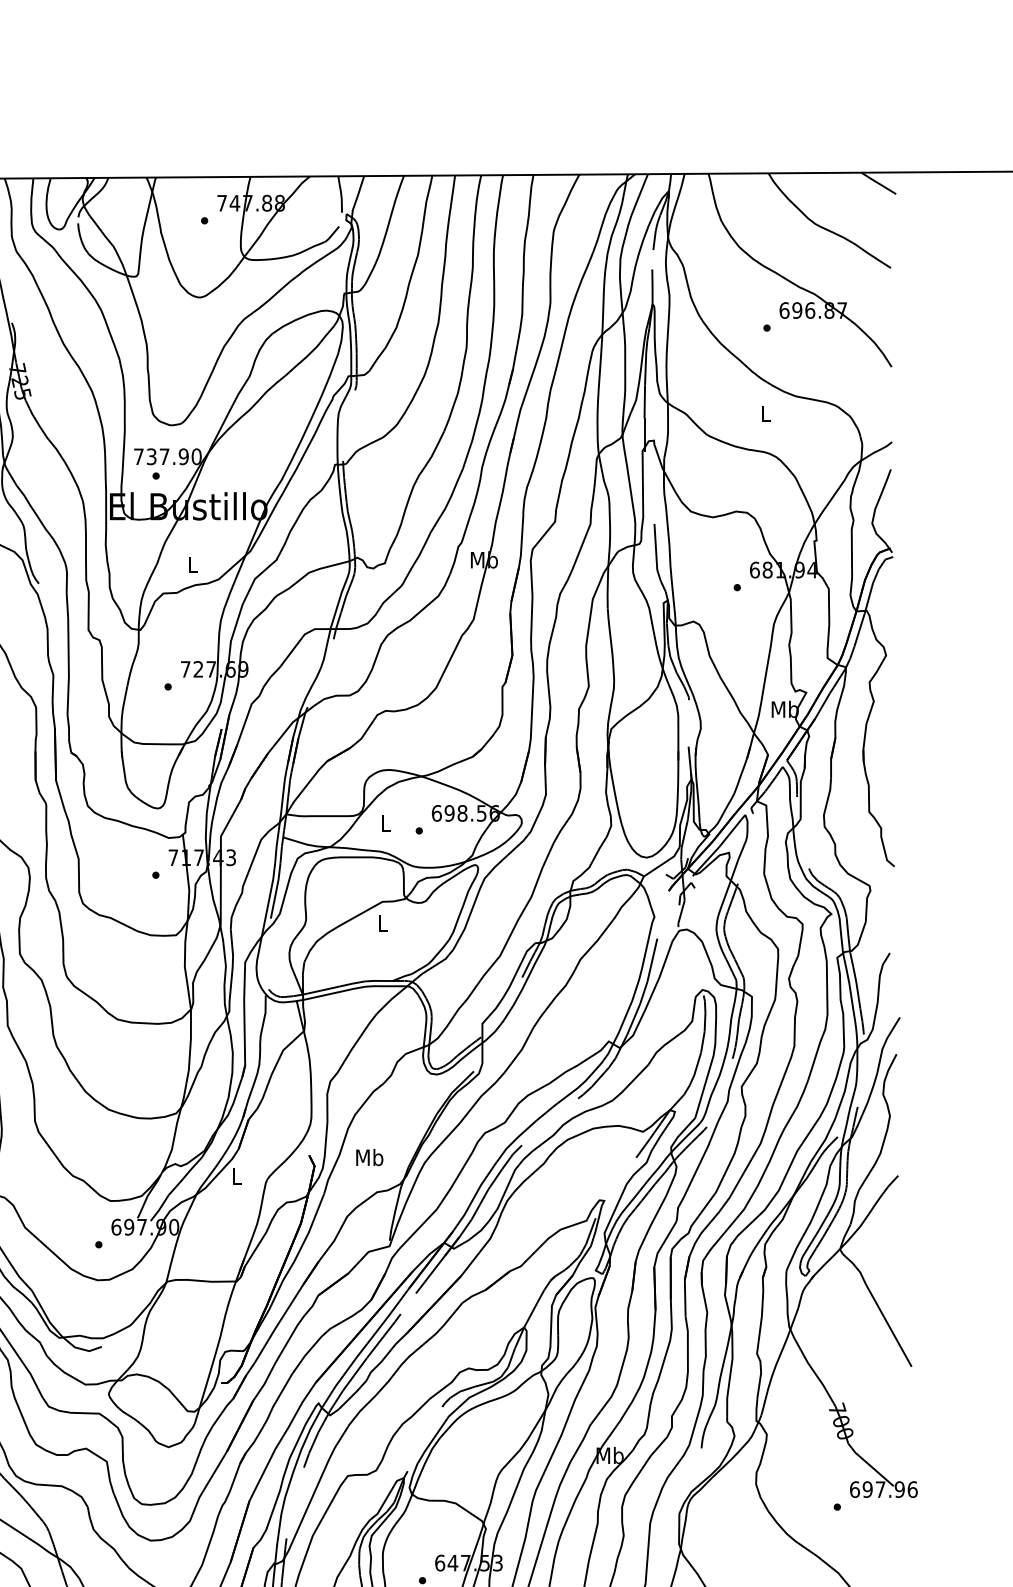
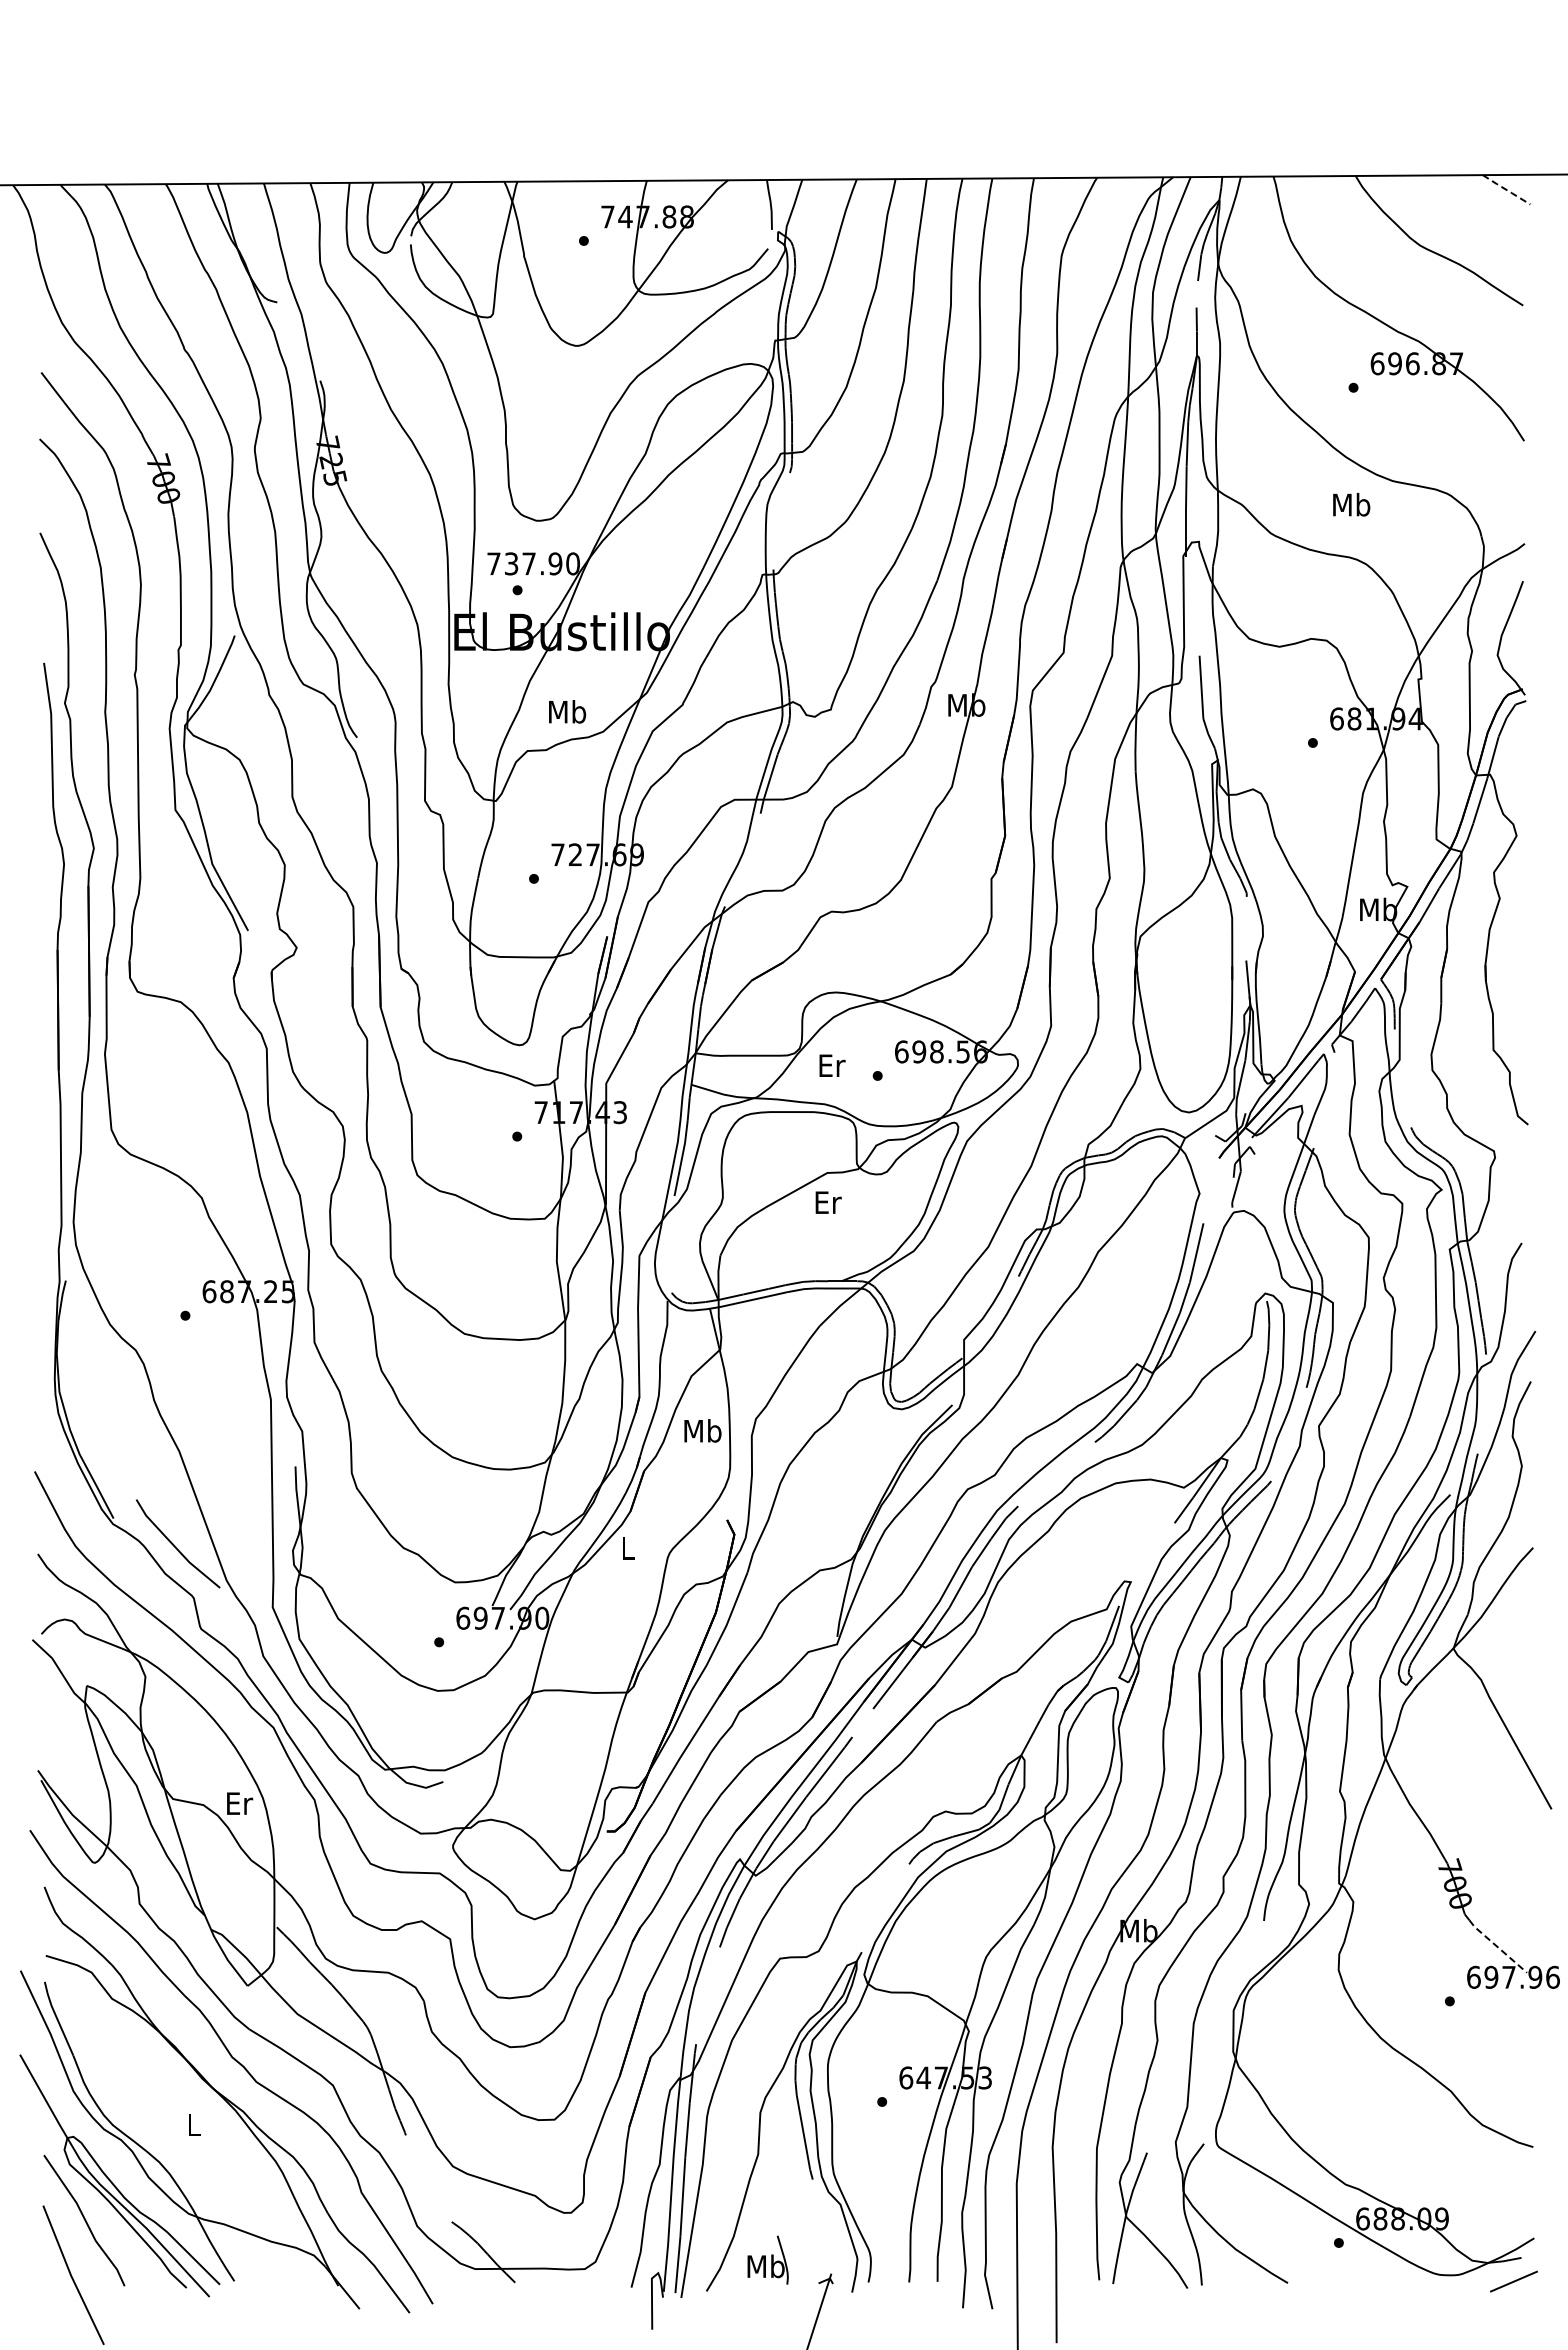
line: (878, 183) -> (1506, 190), solid -> dashed
text: (765, 413) -> (1351, 504), L -> Mb
text: (192, 564) -> (567, 711), L -> Mb
text: (386, 823) -> (832, 1065), L -> Er
text: (383, 923) -> (828, 1202), L -> Er
text: (369, 1157) -> (702, 1430), moved
line: (872, 1467) -> (1497, 1946), solid -> dashed

